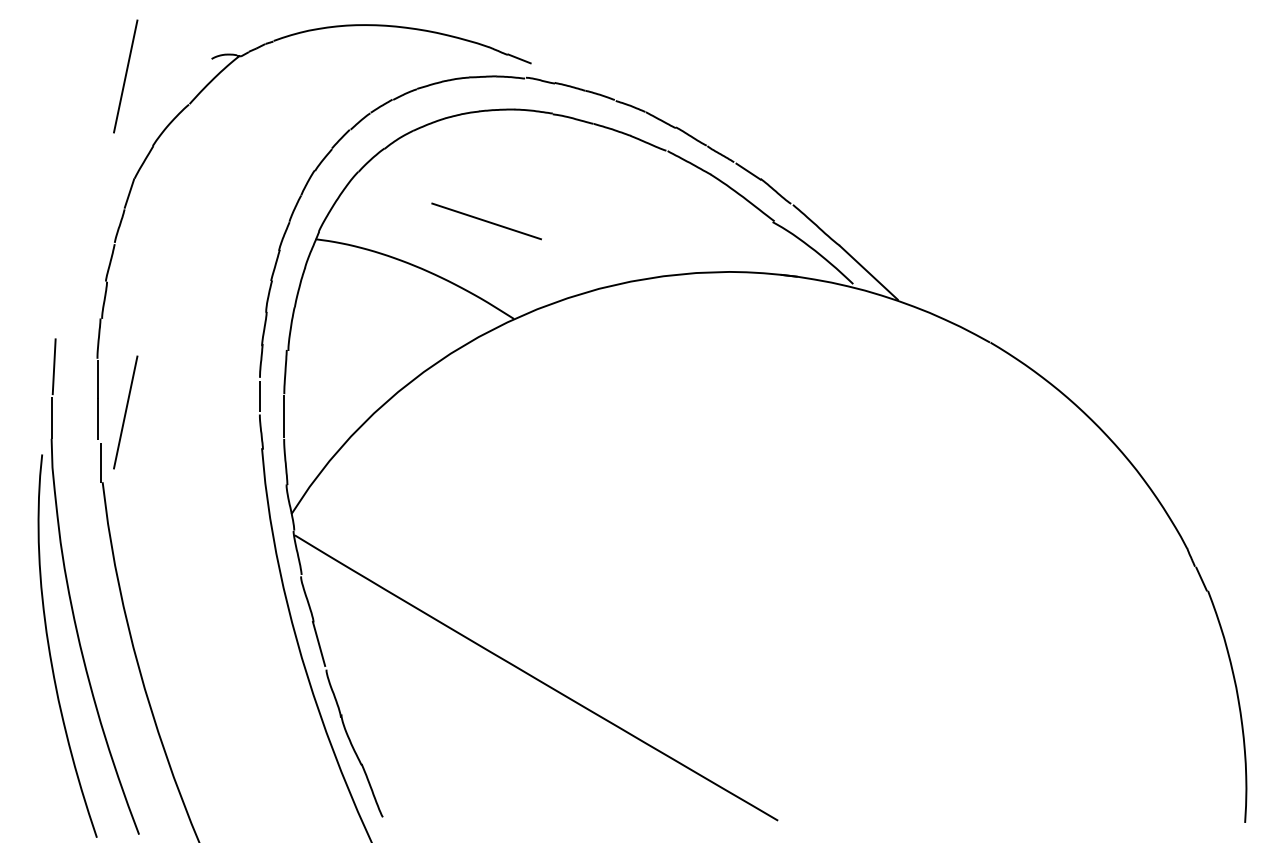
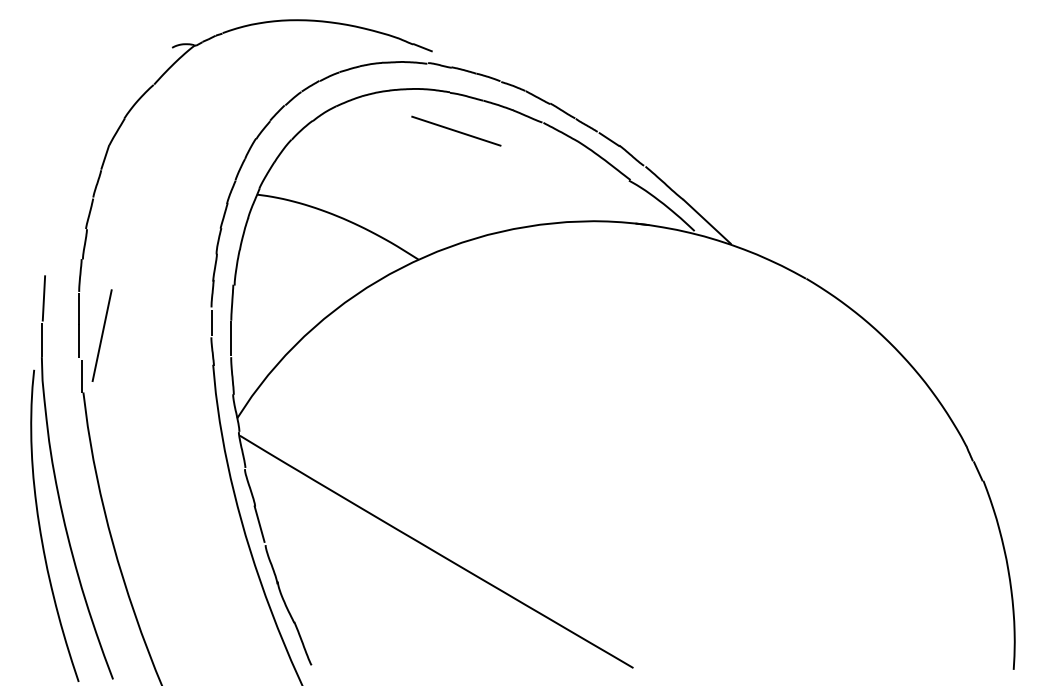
line: (125, 76) -> (102, 62), removed
line: (486, 221) -> (456, 131), moved

